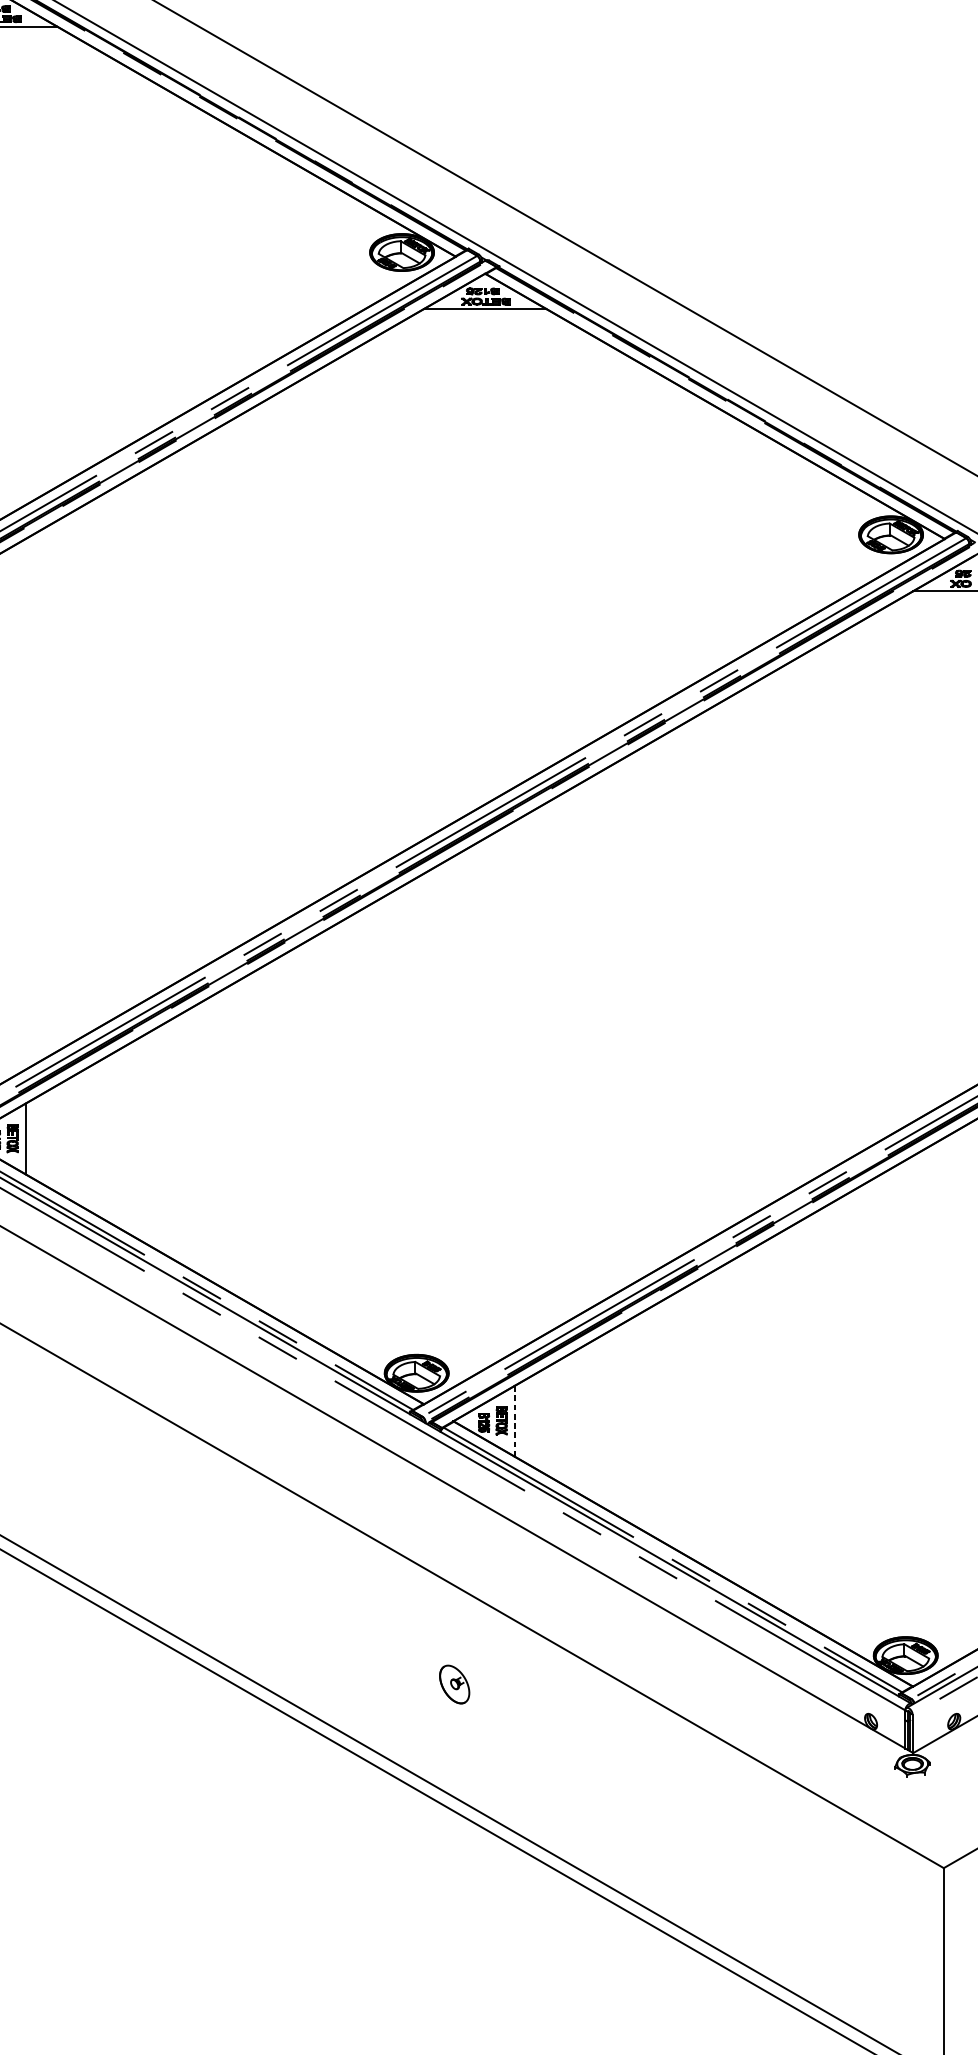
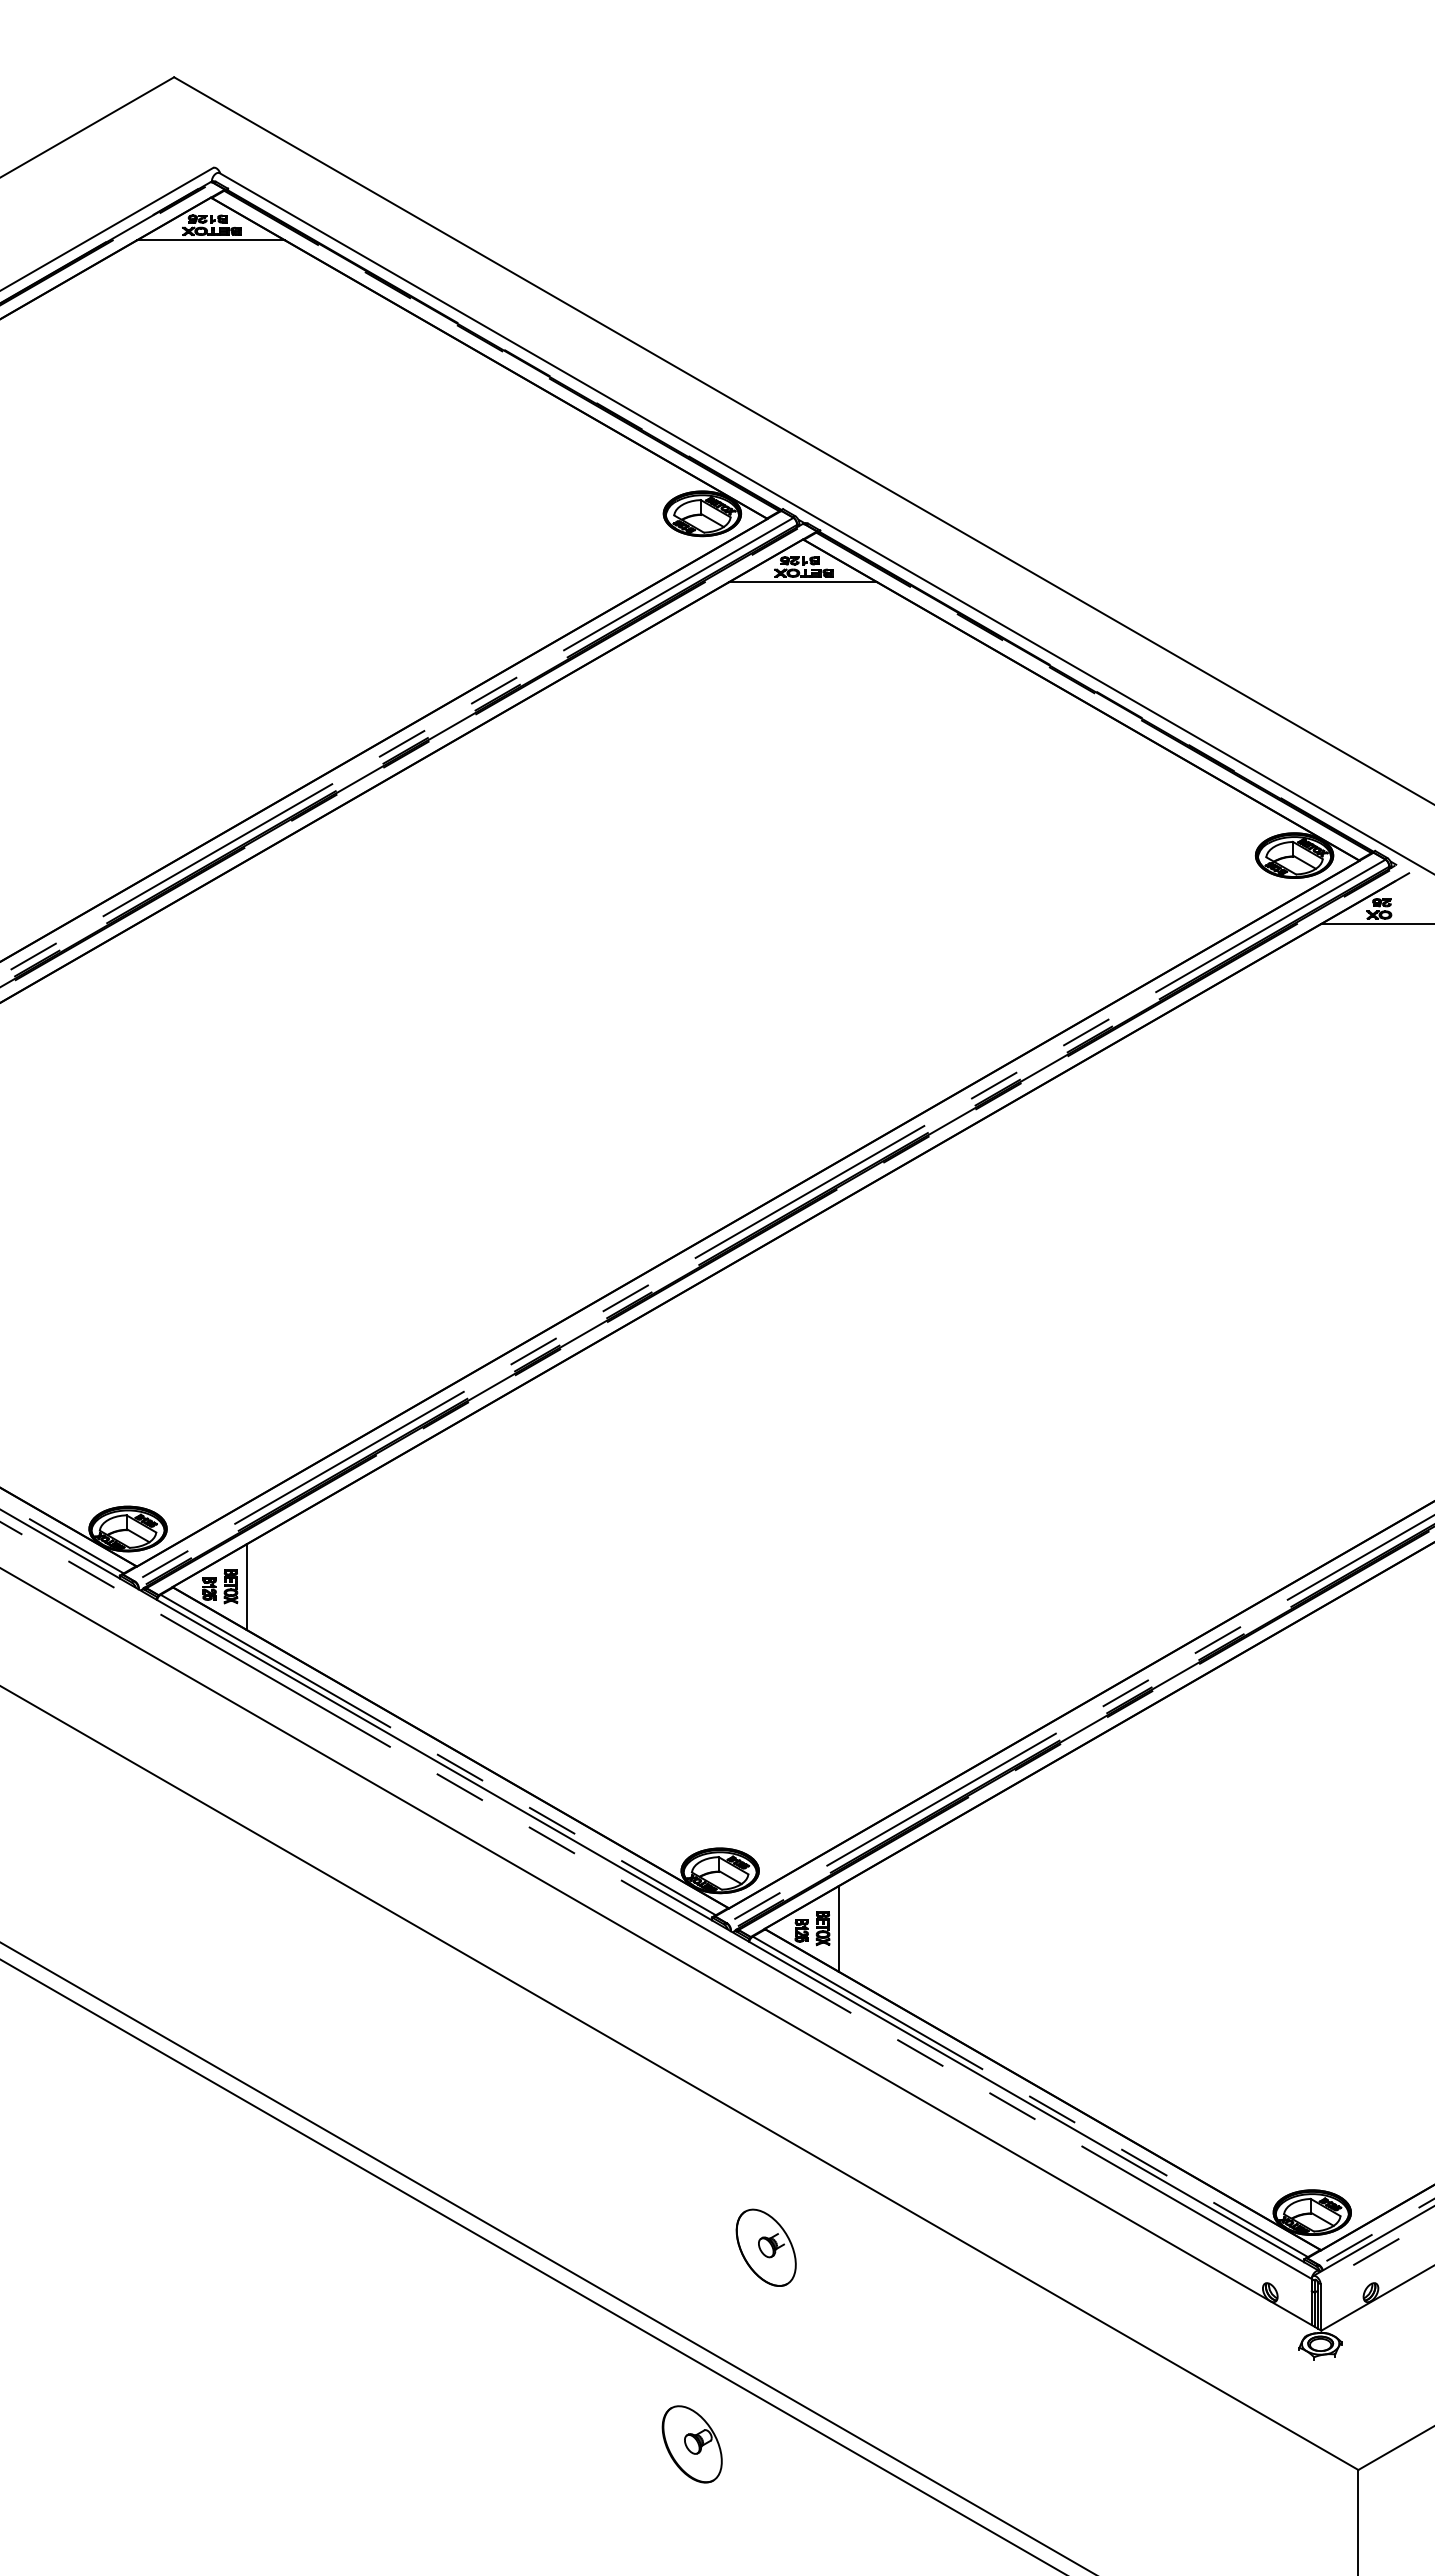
line: (514, 1420) -> (838, 1928), dashed -> solid
part: (454, 1684) -> (765, 2247), size x1.67
part: (393, 1847) -> (691, 2444), added

